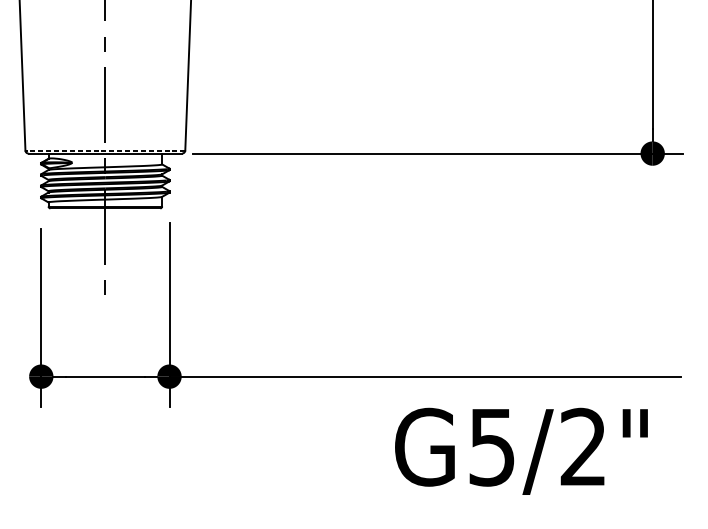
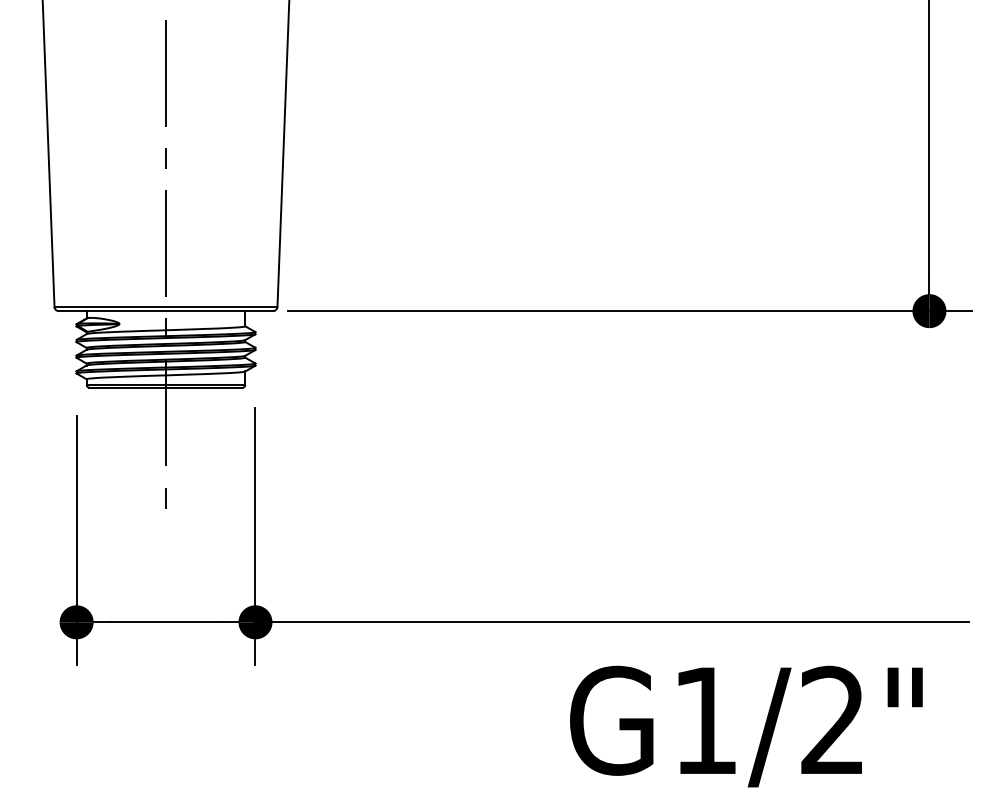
line: (105, 150) -> (165, 306), dashed -> solid
text: (492, 447) -> (705, 721), G5/2" -> G1/2"

